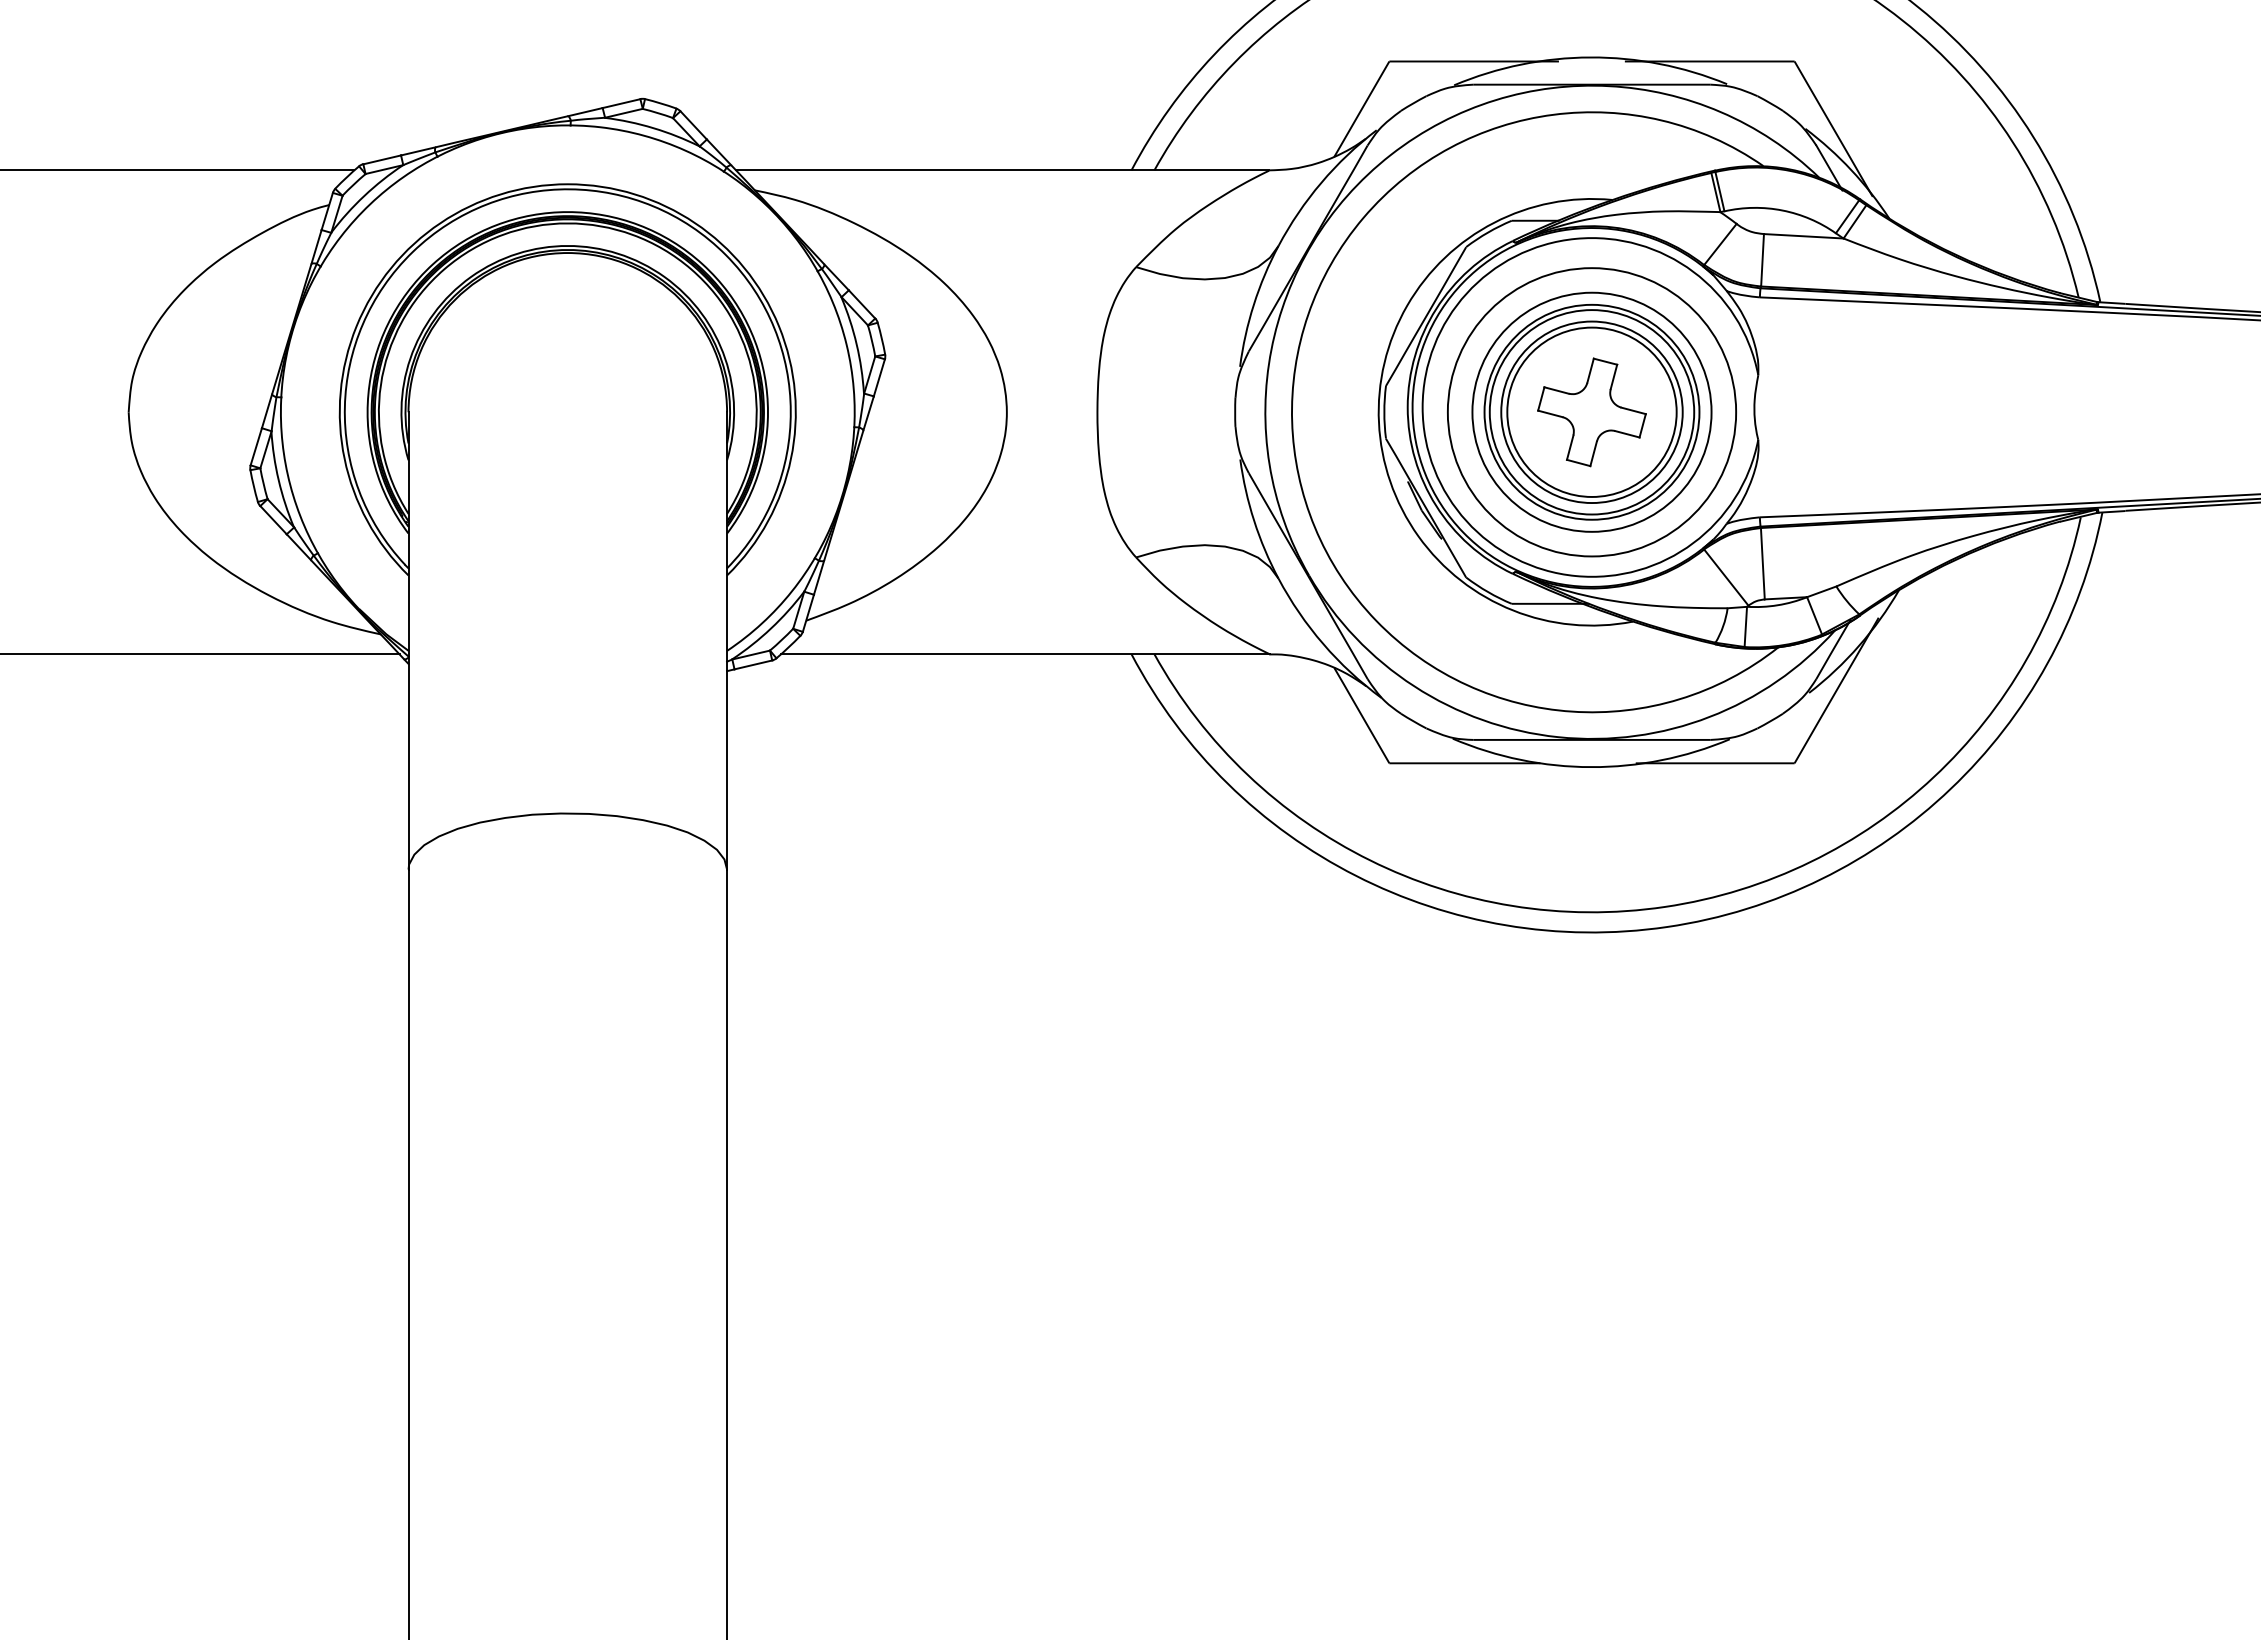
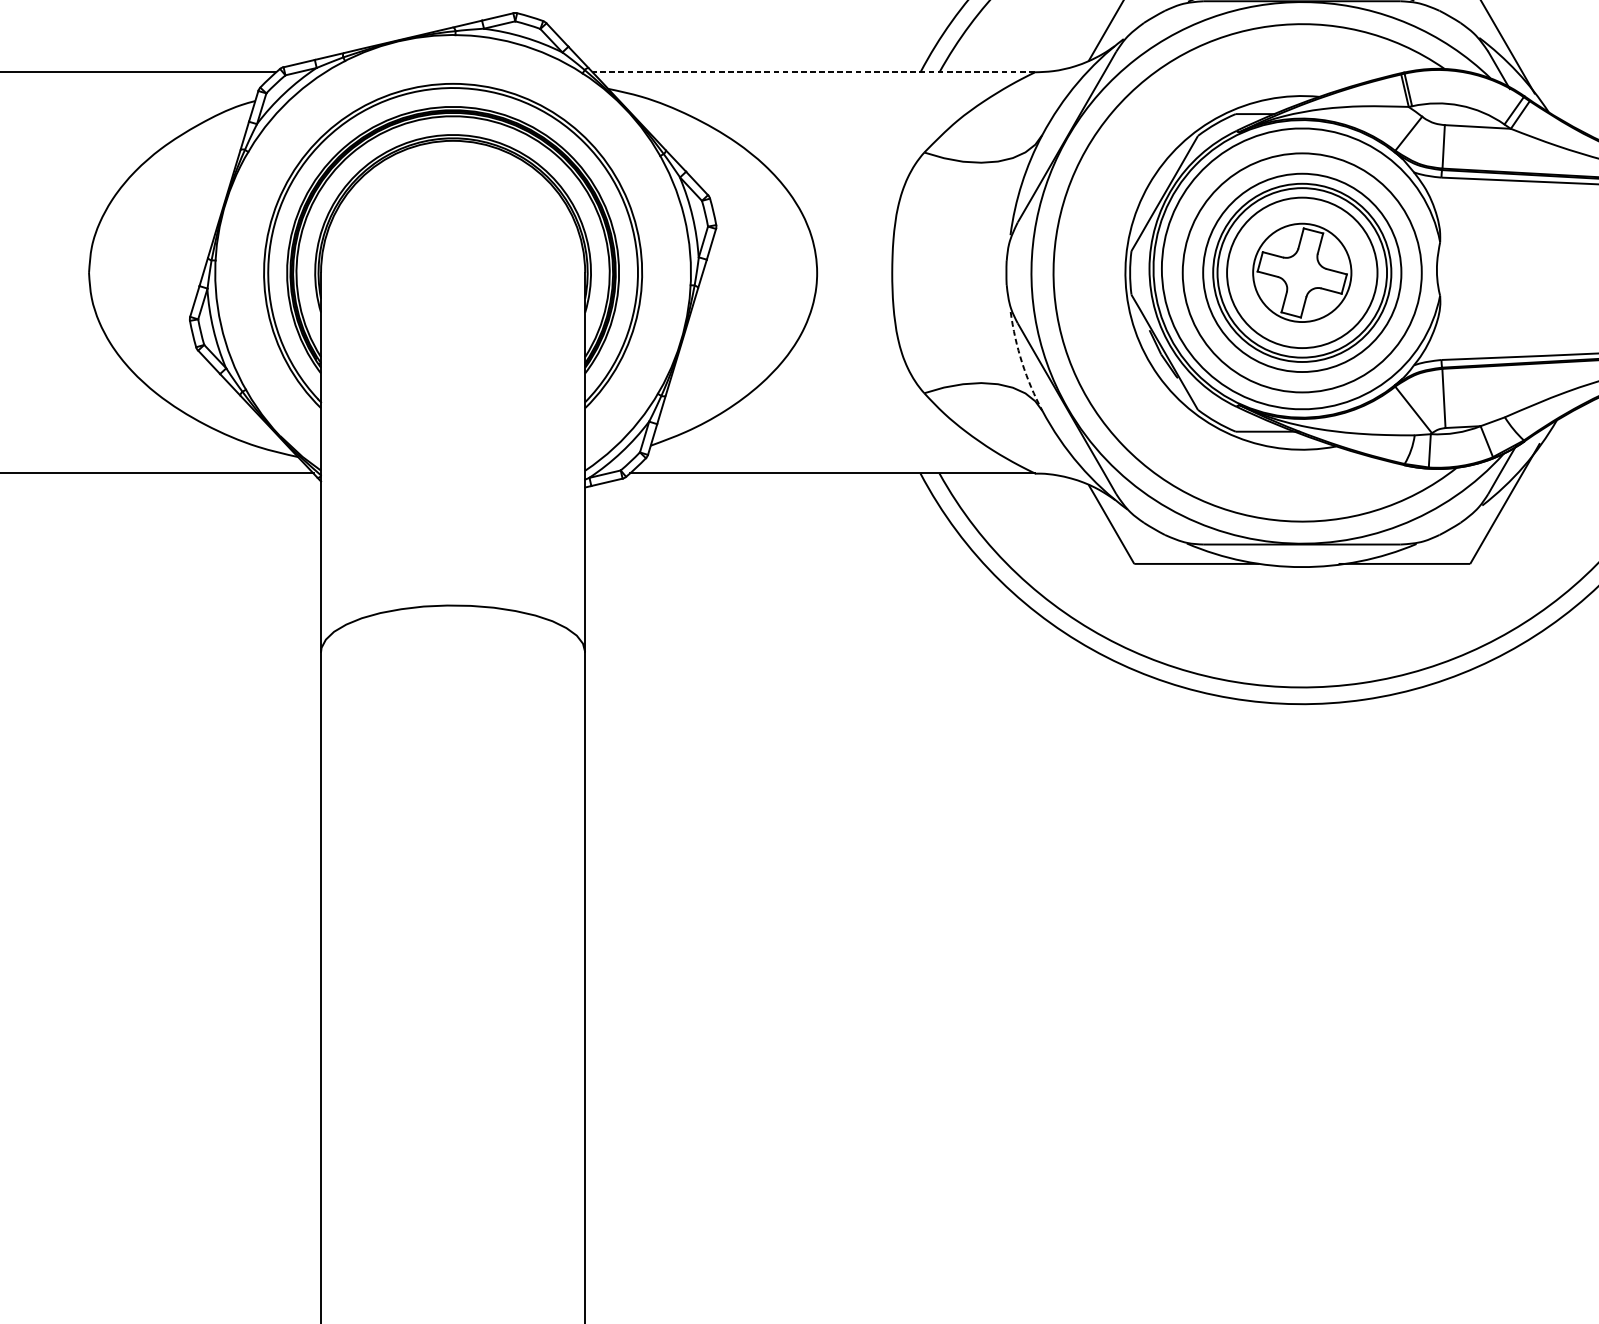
line: (1002, 170) -> (813, 72), solid -> dashed
circle: (1591, 411) -> (1301, 272), size x0.7
arc: (1254, 520) -> (1022, 362), solid -> dashed

